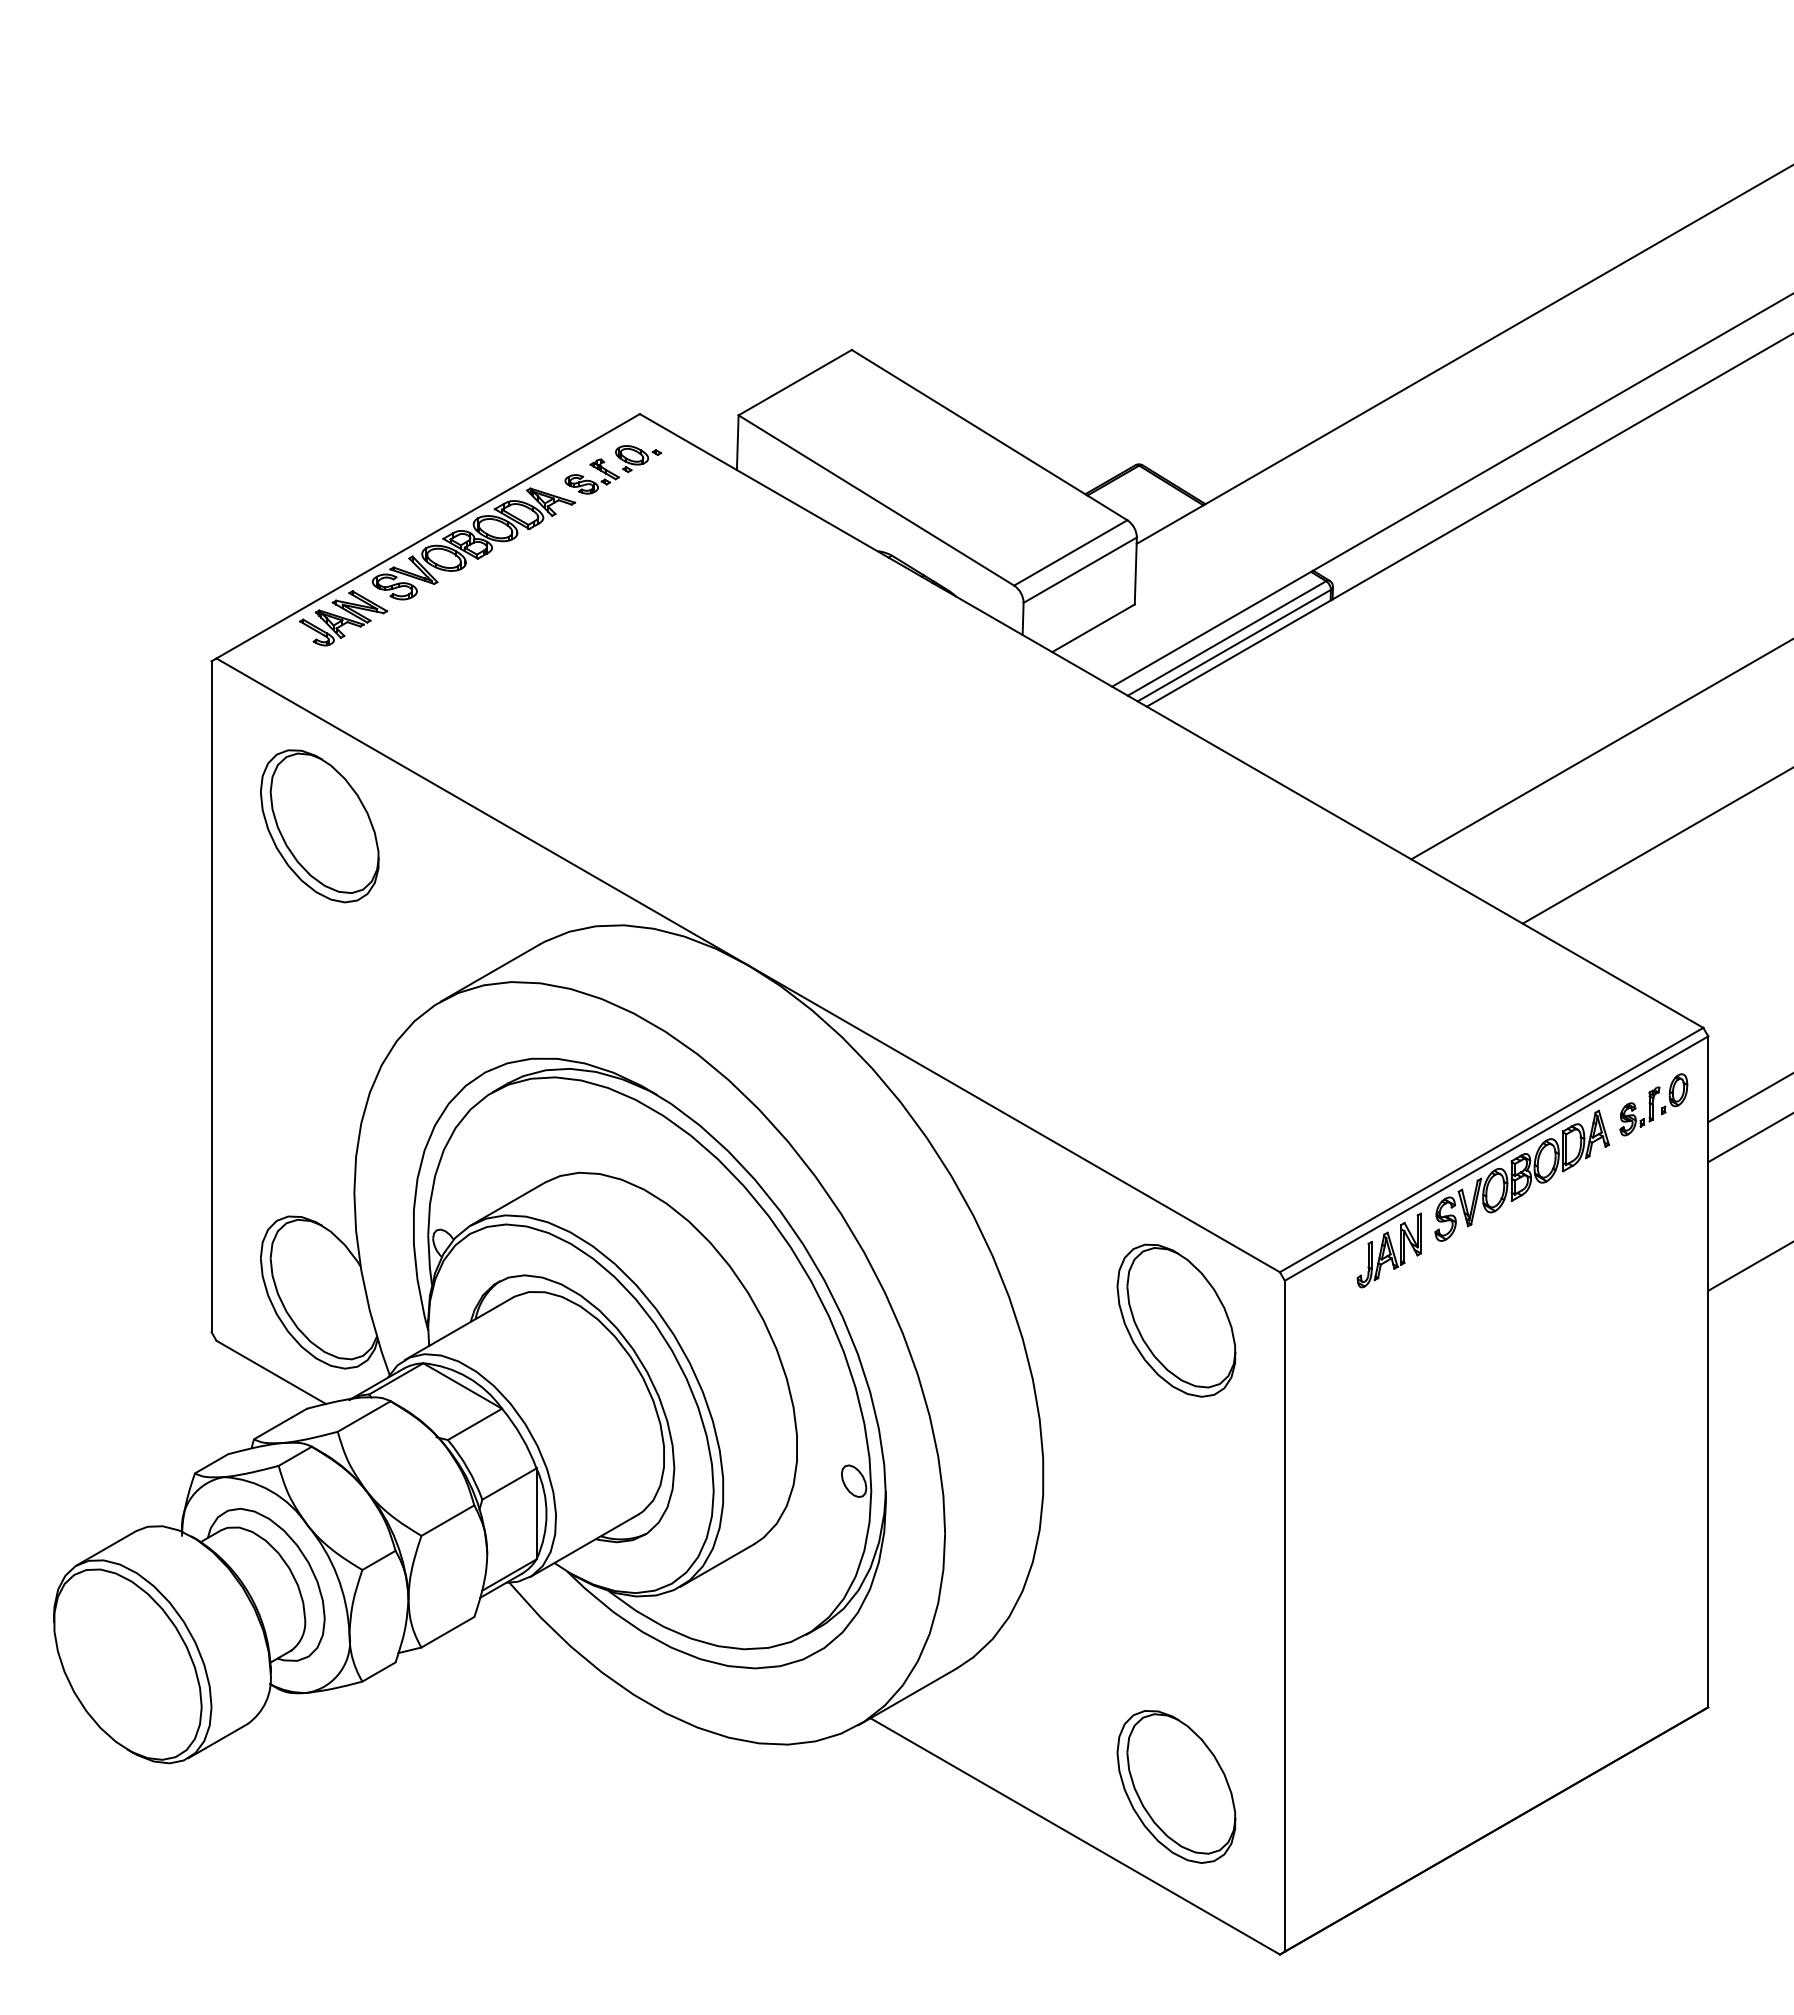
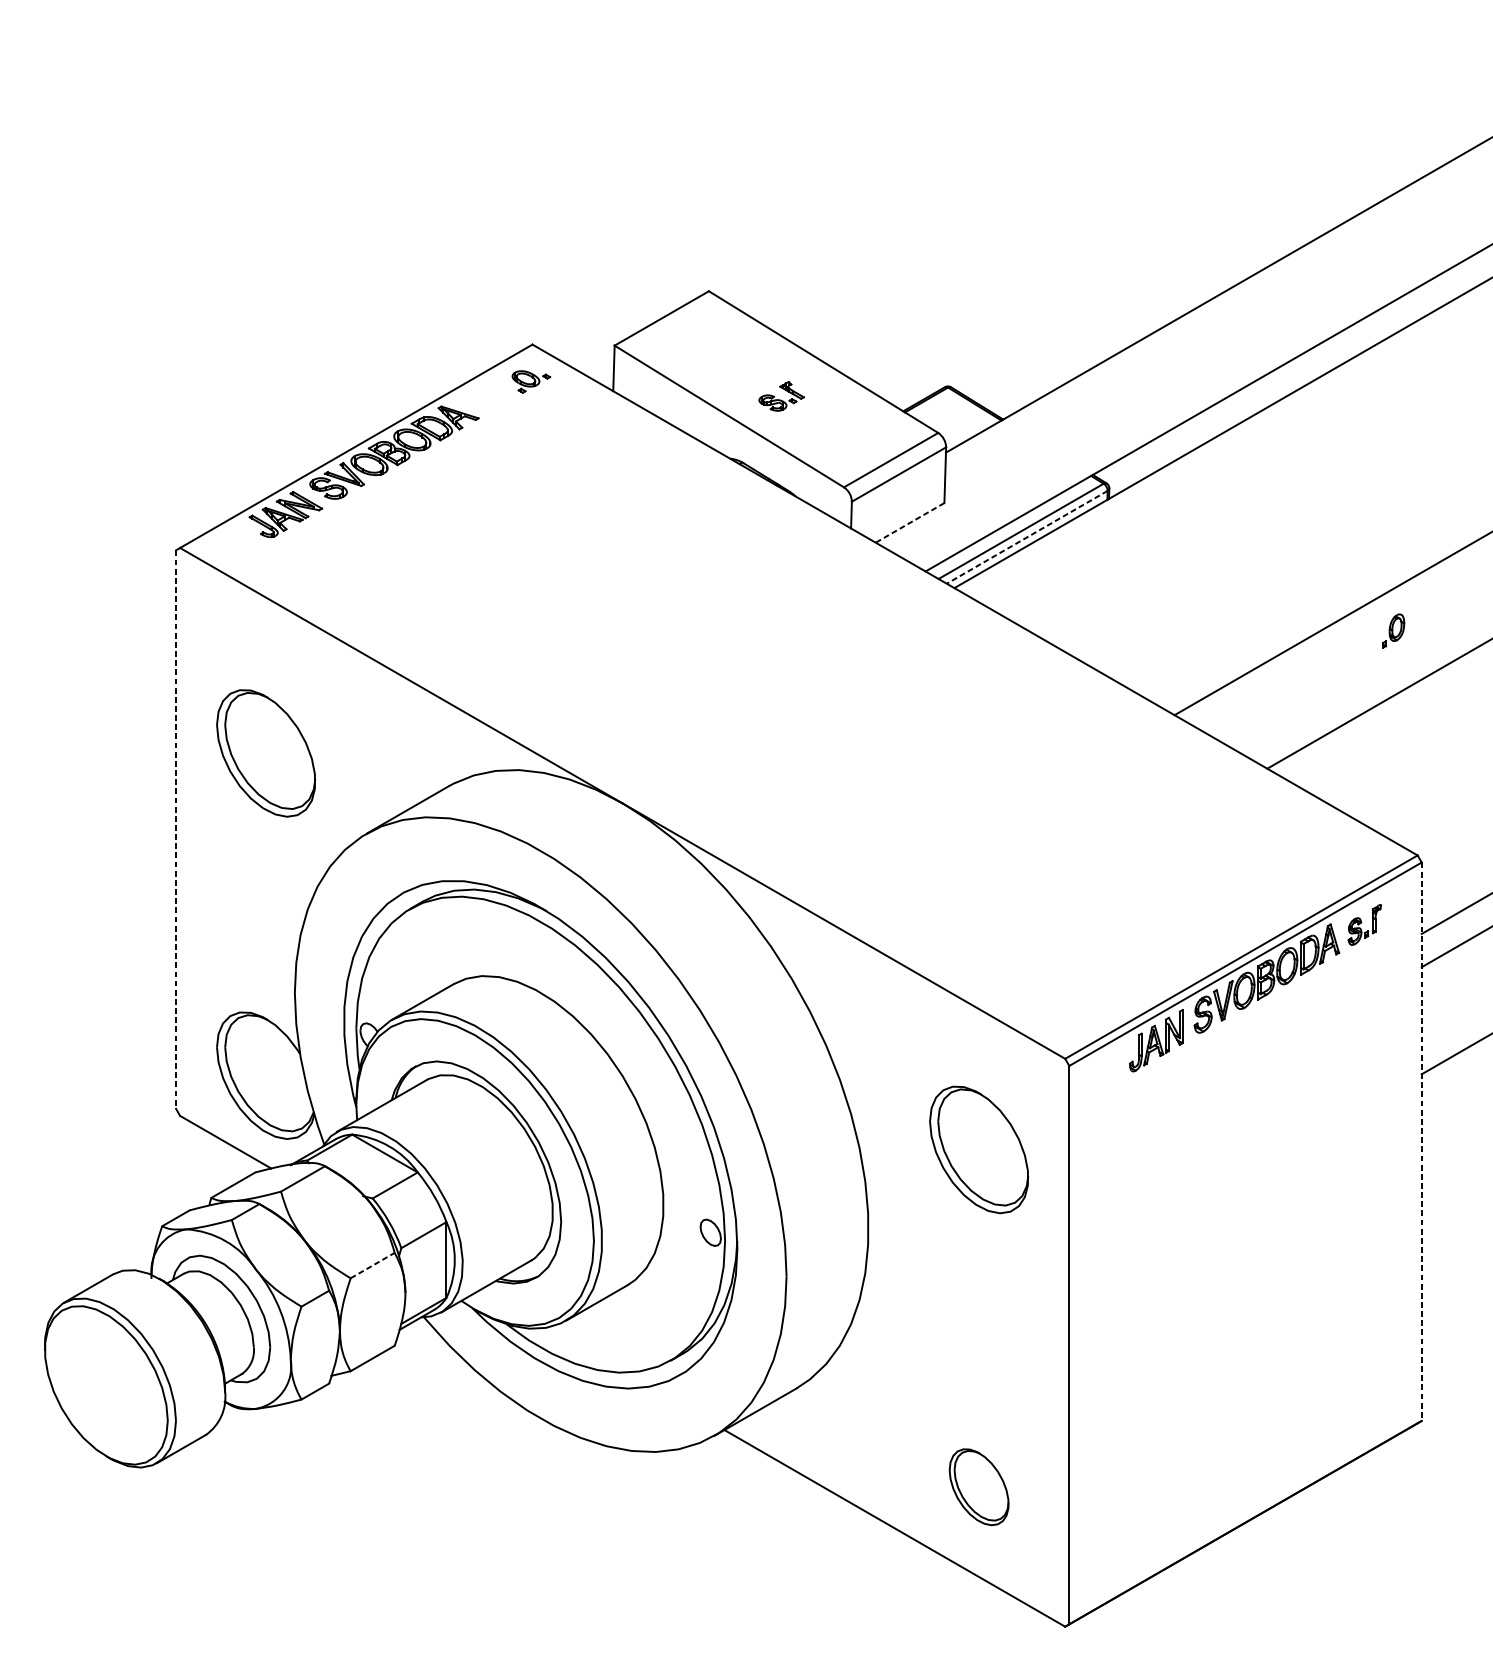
part: (591, 476) -> (781, 396), moved
line: (1093, 628) -> (910, 523), solid -> dashed
line: (1234, 645) -> (1027, 537), solid -> dashed
part: (319, 826) -> (265, 753), moved
line: (211, 997) -> (175, 830), solid -> dashed
part: (1674, 1094) -> (1393, 631), moved
part: (1176, 1320) -> (979, 1149), moved
line: (1708, 1372) -> (1421, 1142), solid -> dashed
line: (447, 1520) -> (372, 1265), solid -> dashed
part: (1176, 1786) -> (979, 1486), size x0.6

